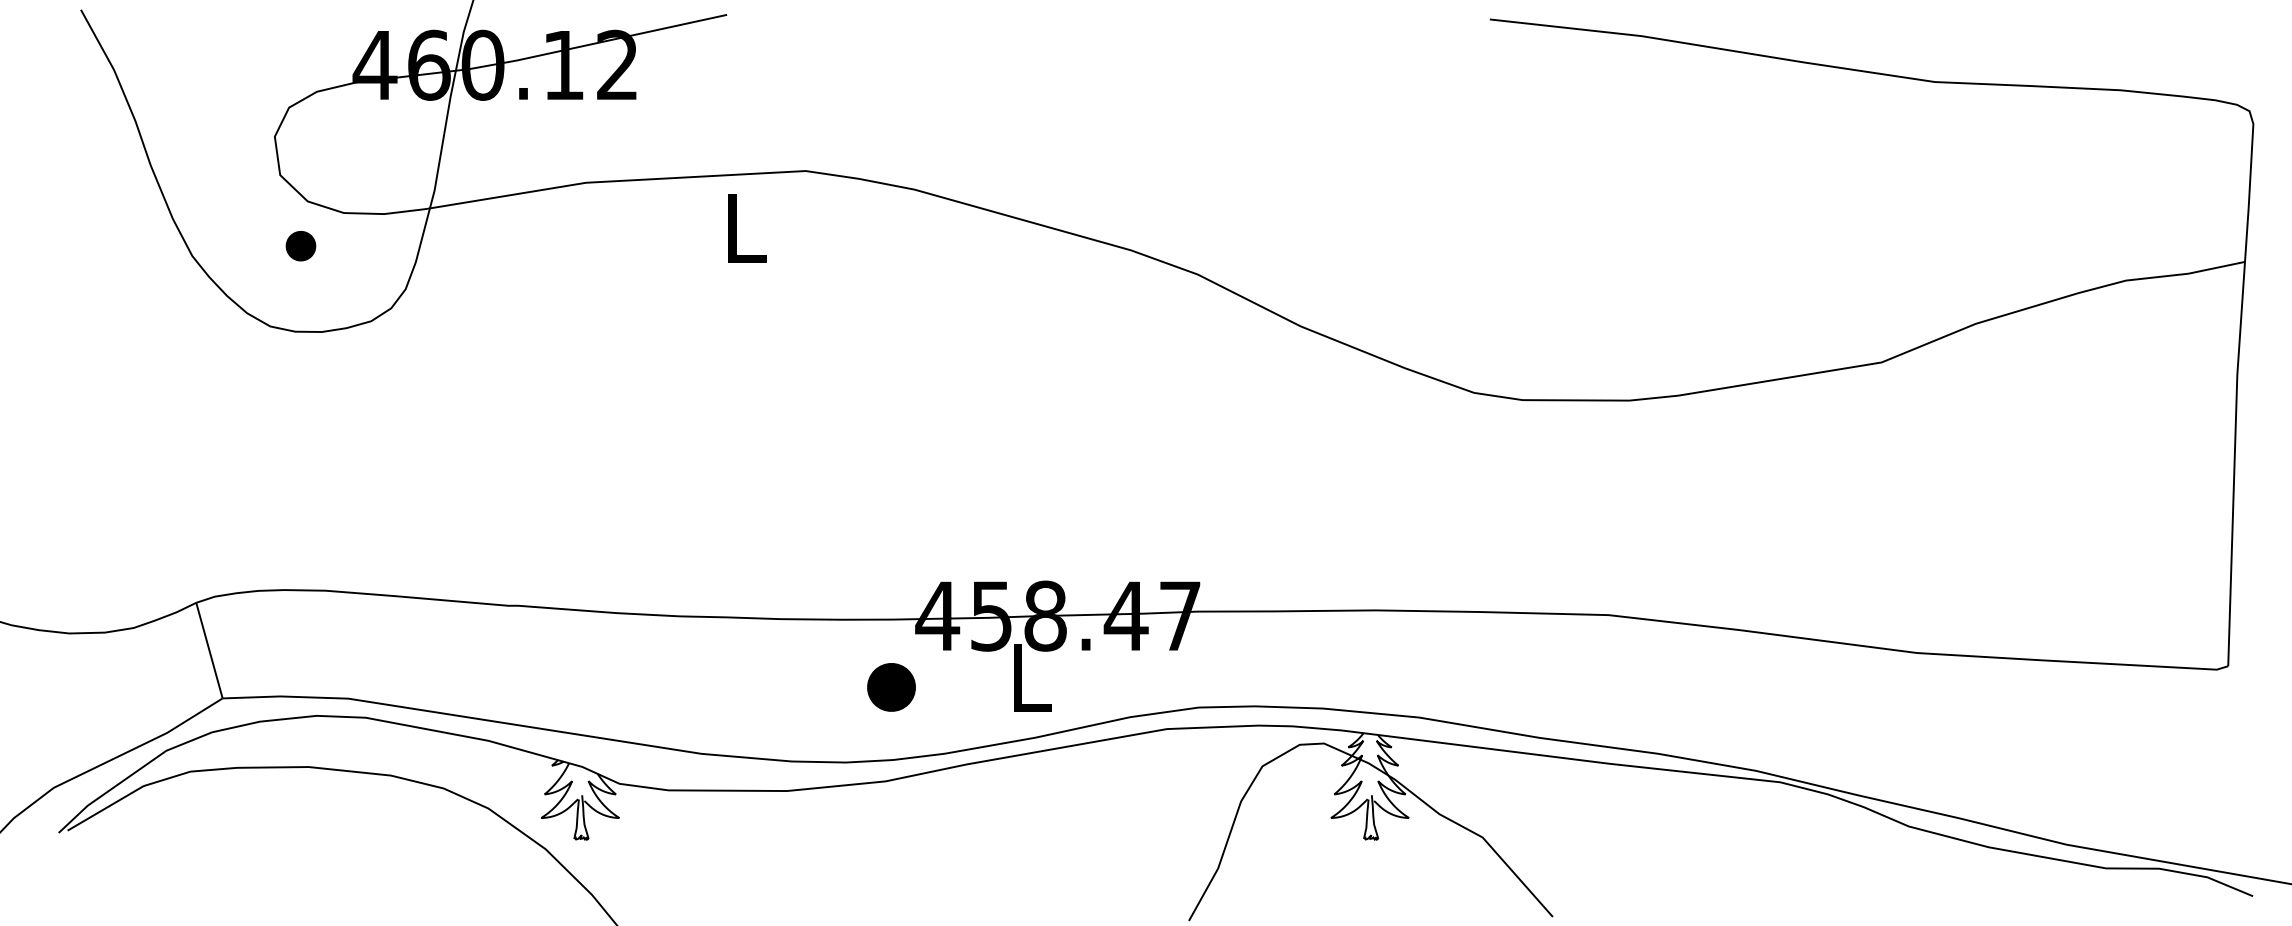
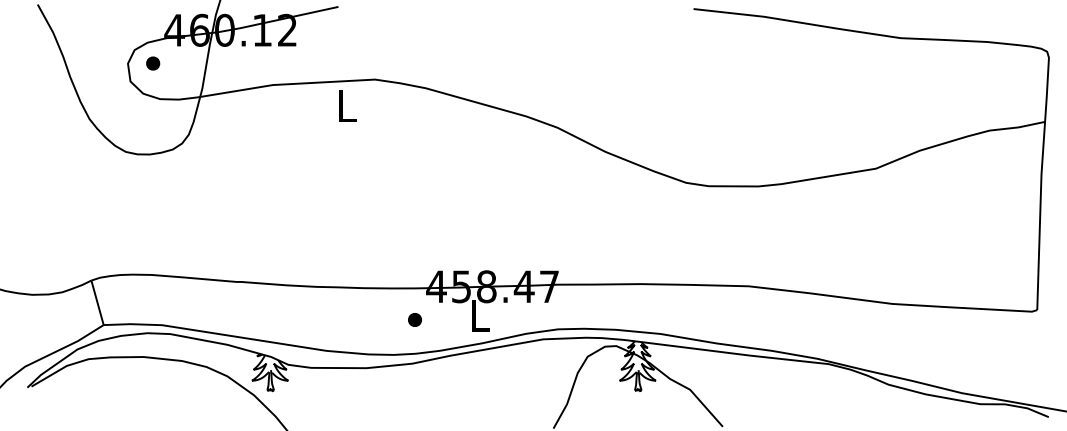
part: (301, 246) -> (153, 63), moved
part: (890, 686) -> (414, 319), size x0.62

